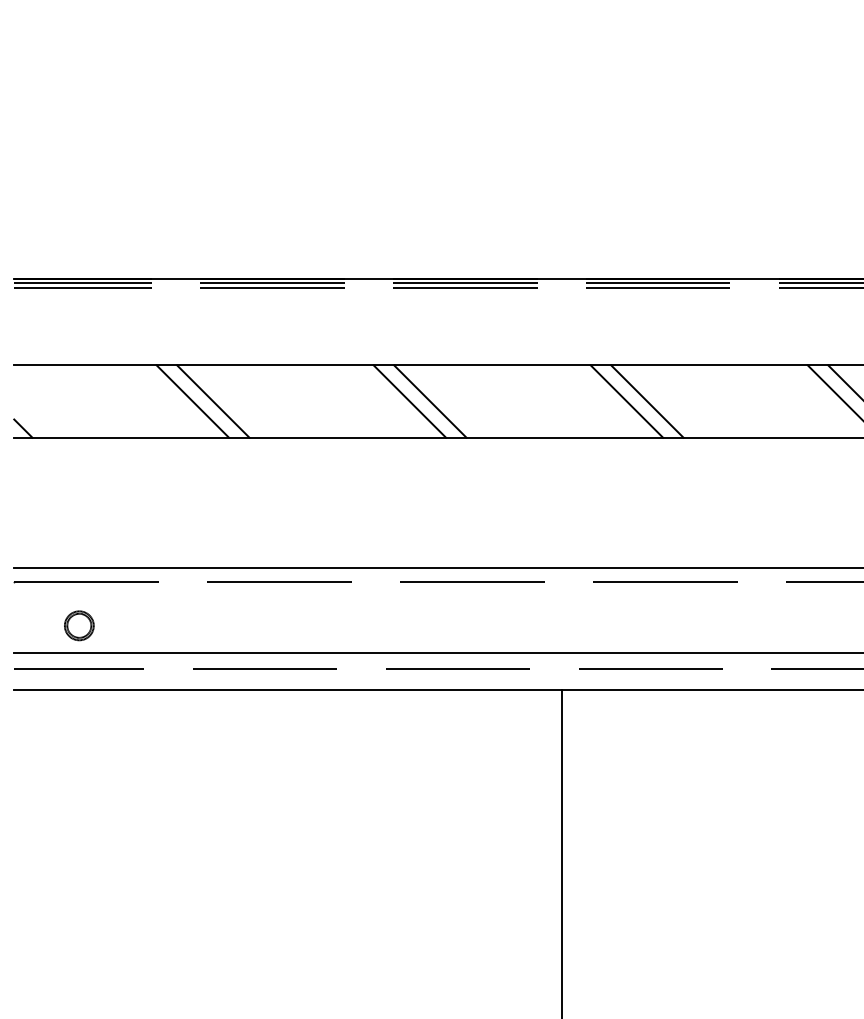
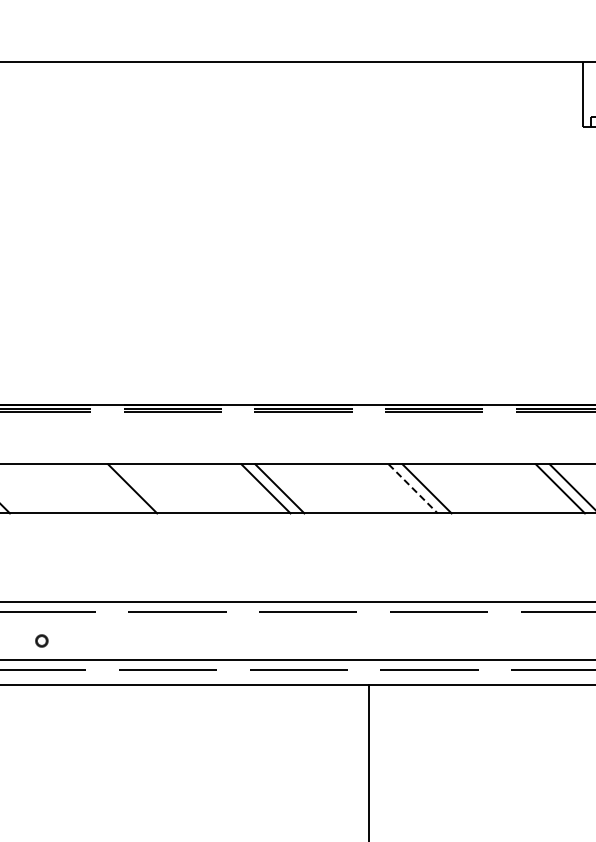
line: (192, 400) -> (118, 488), removed
line: (627, 400) -> (413, 488), solid -> dashed
circle: (78, 625) -> (41, 640), size x0.6

